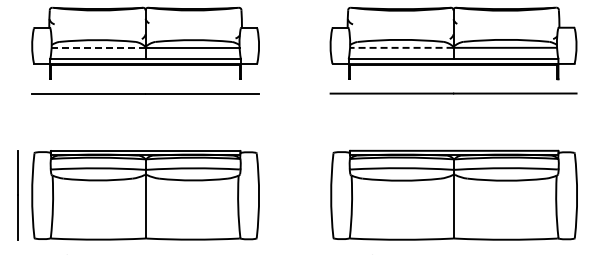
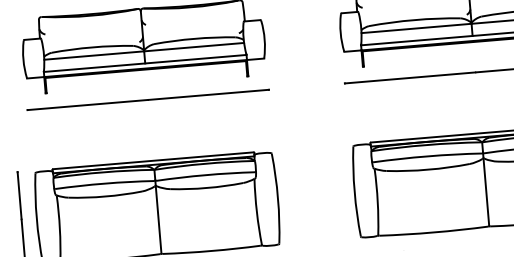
line: (98, 47) -> (94, 55), dashed -> solid
line: (401, 47) -> (416, 28), dashed -> solid

